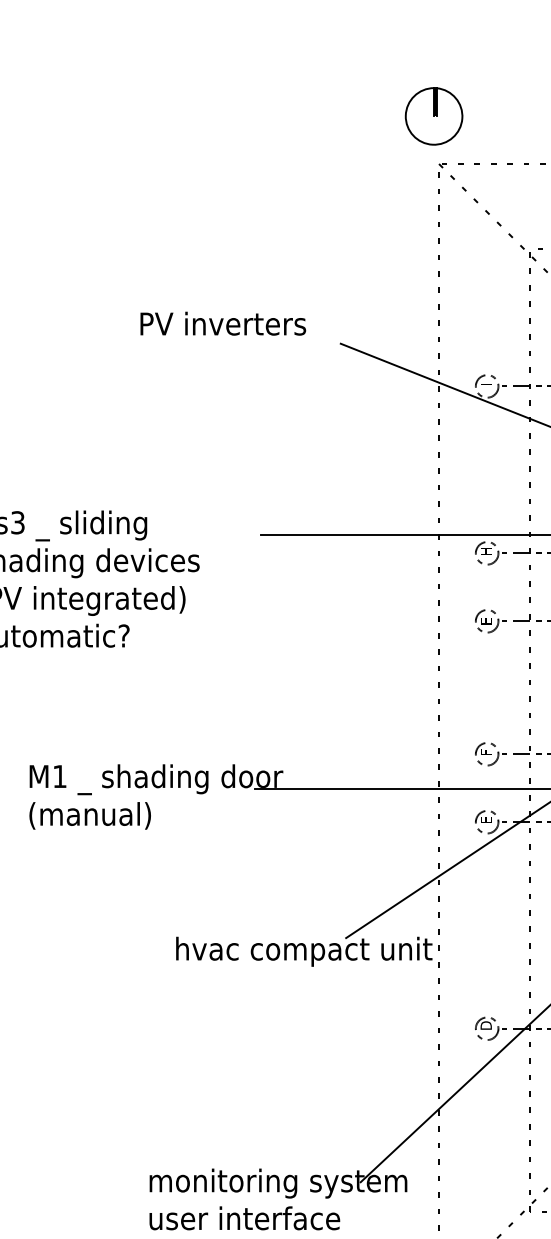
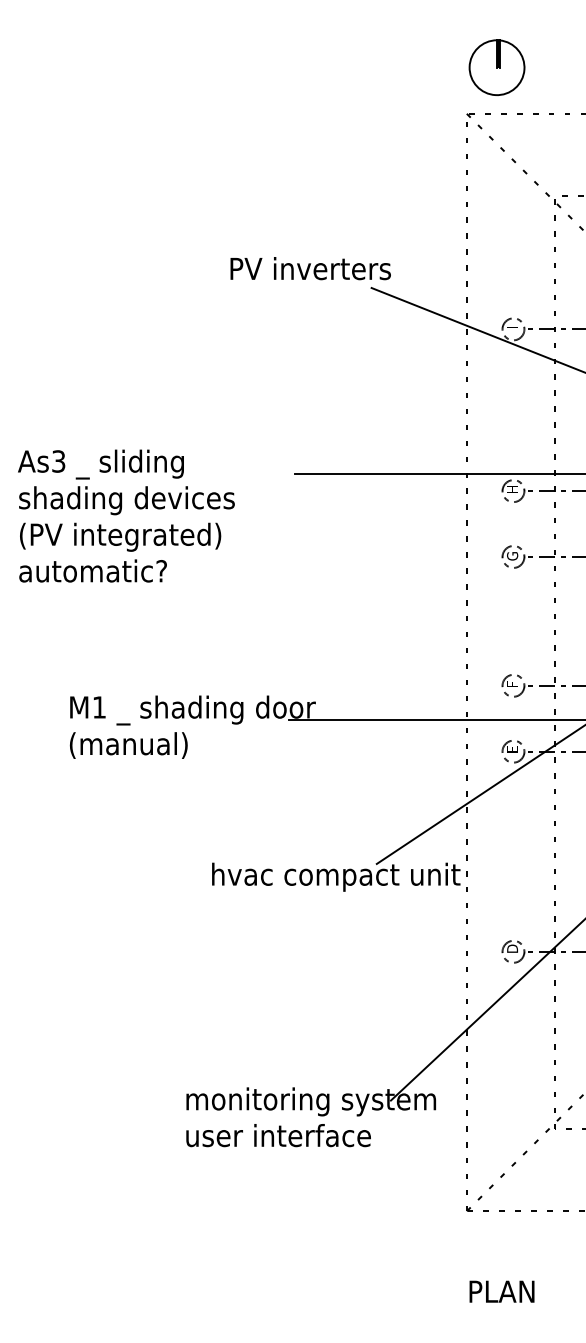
part: (433, 116) -> (496, 67), moved
text: (223, 323) -> (310, 268), moved
text: (486, 620) -> (512, 556), E -> G

